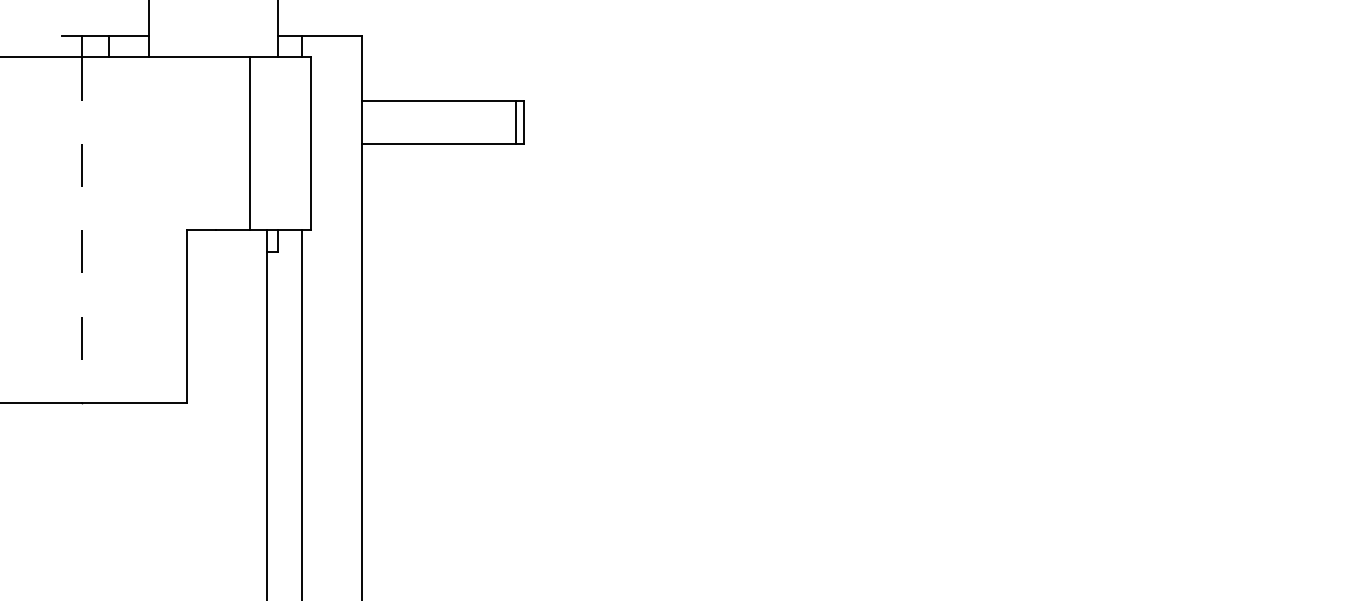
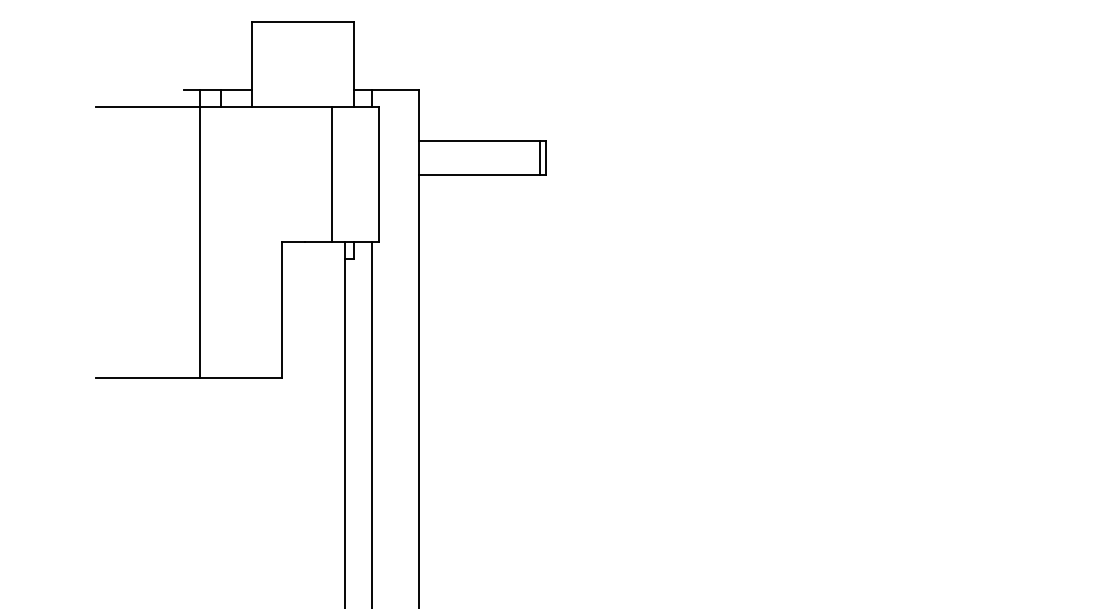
line: (81, 230) -> (199, 242), dashed -> solid

